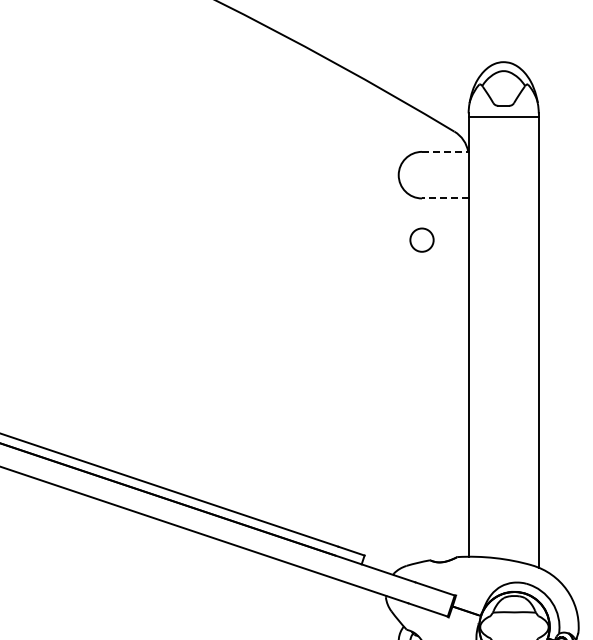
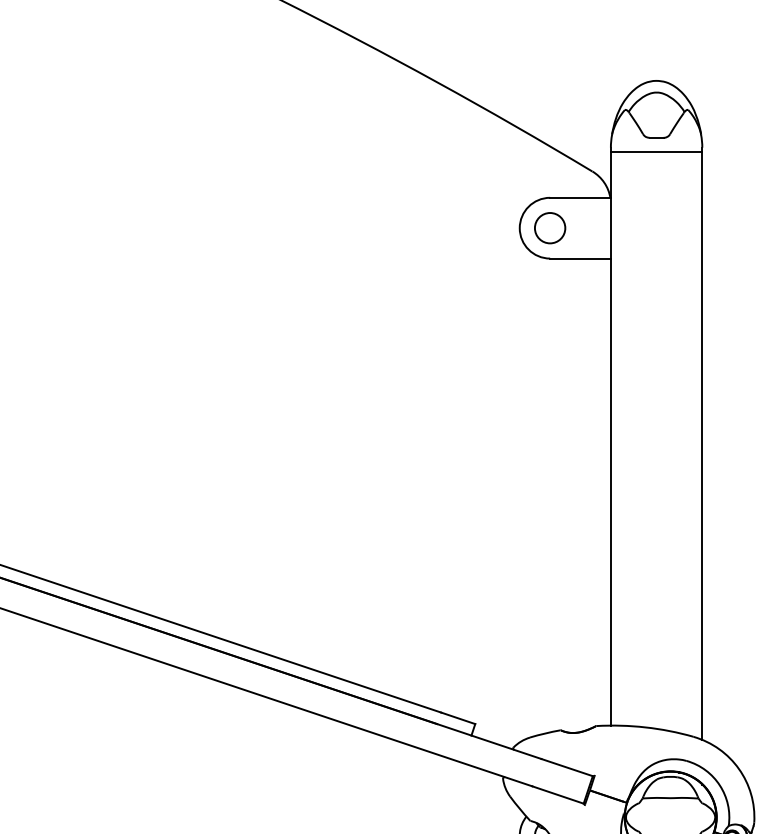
line: (445, 151) -> (580, 197), dashed -> solid
line: (444, 198) -> (579, 258), dashed -> solid
circle: (421, 239) -> (549, 227), moved

